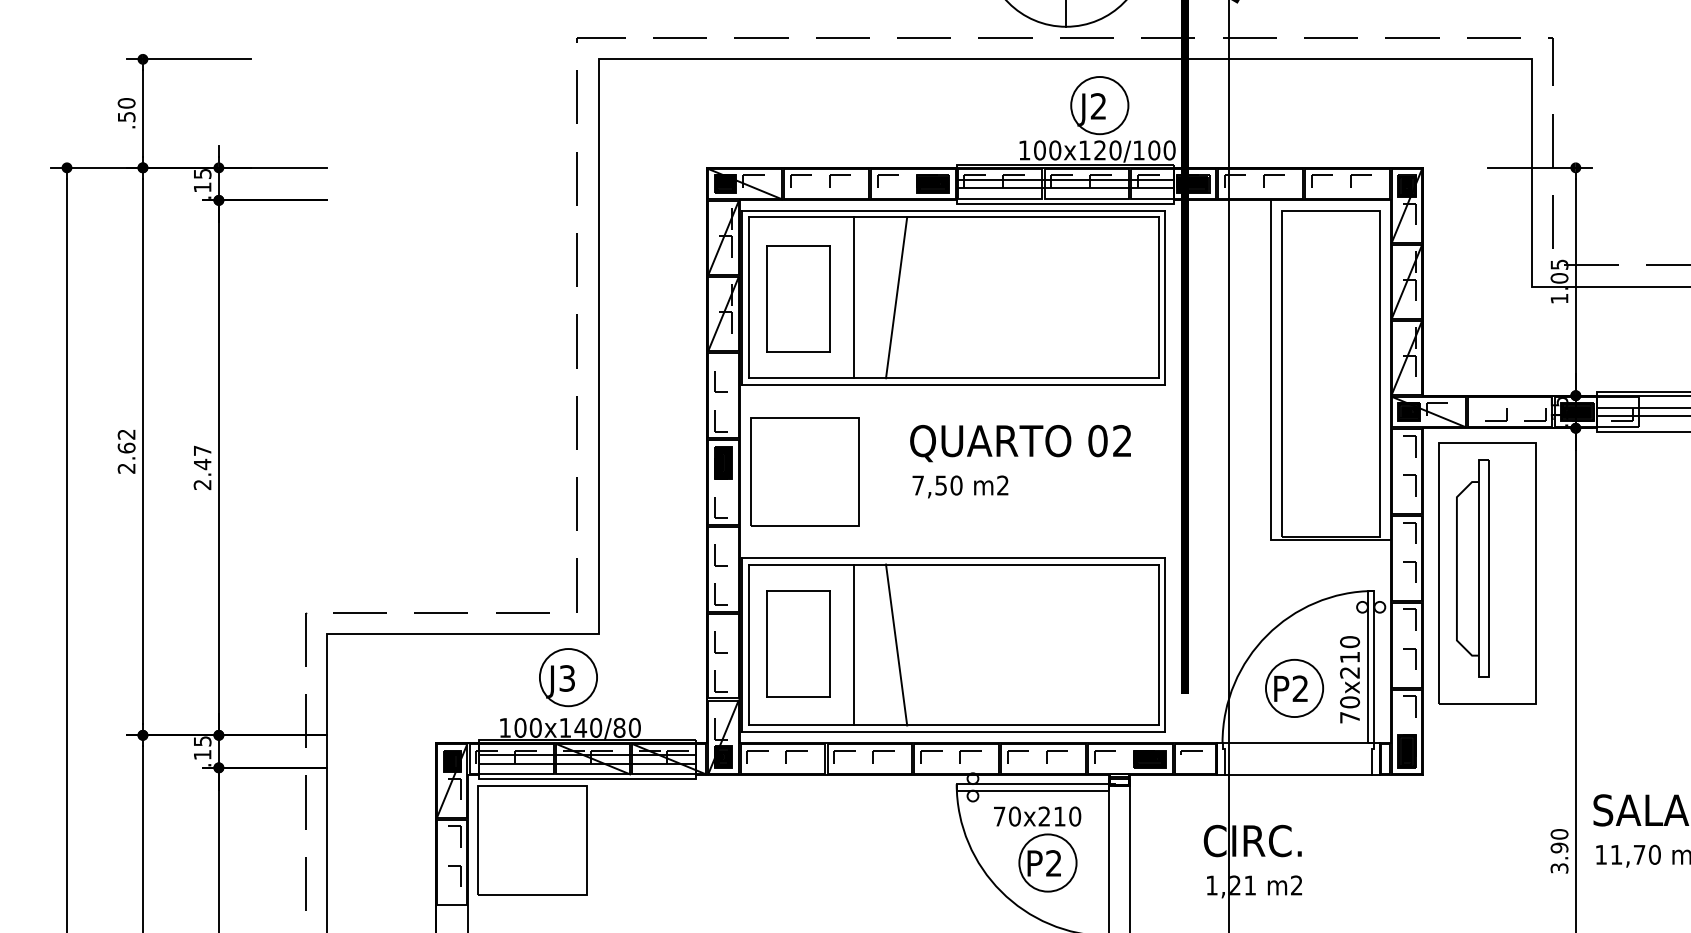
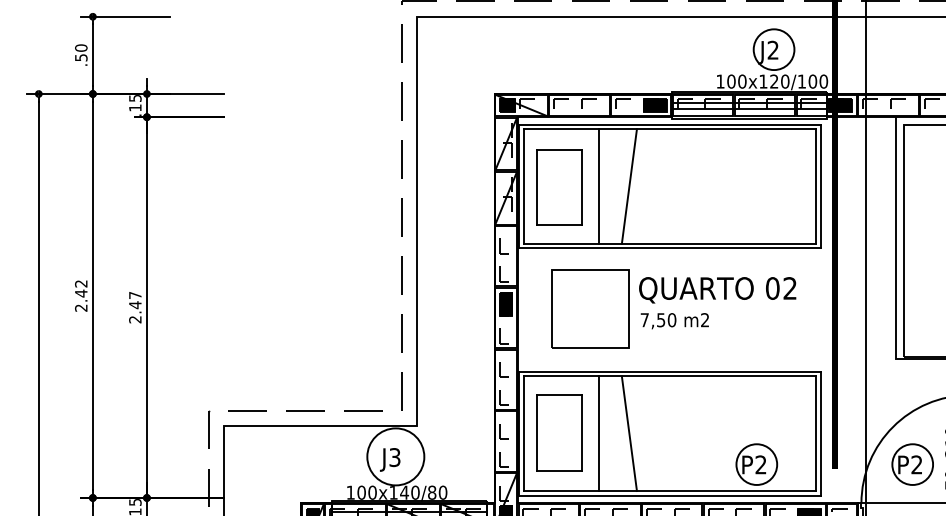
text: (126, 447) -> (81, 293), 2.62 -> 2.42
part: (804, 471) -> (590, 308), moved
circle: (568, 677) -> (395, 456), size x1.4
part: (1075, 688) -> (756, 464), added

